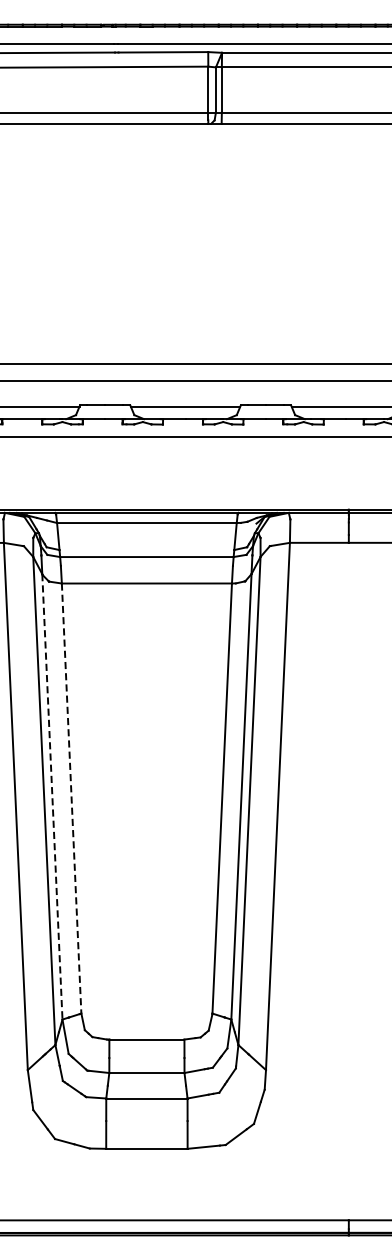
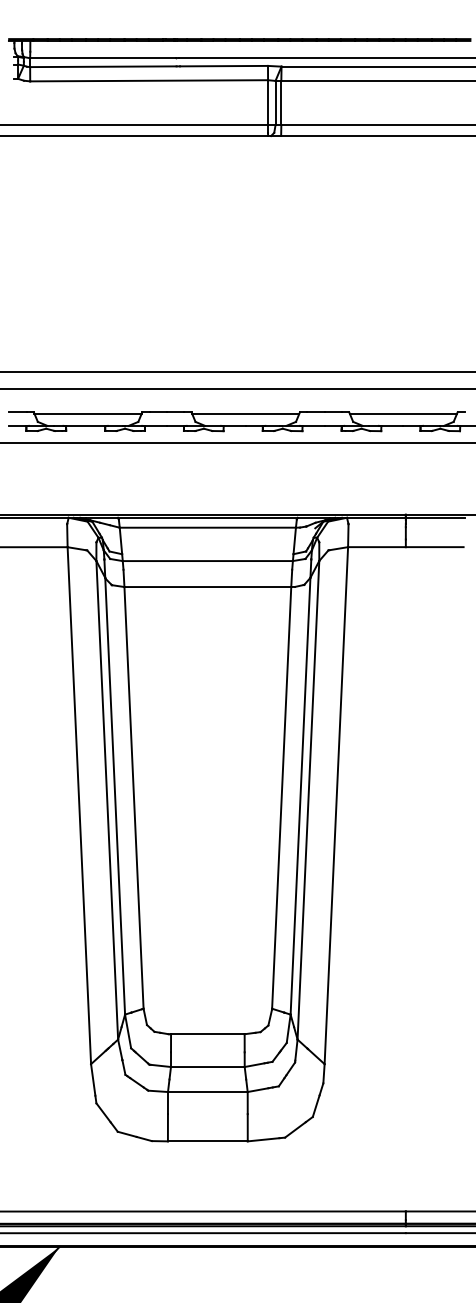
line: (52, 797) -> (115, 796), dashed -> solid
line: (72, 799) -> (134, 798), dashed -> solid

